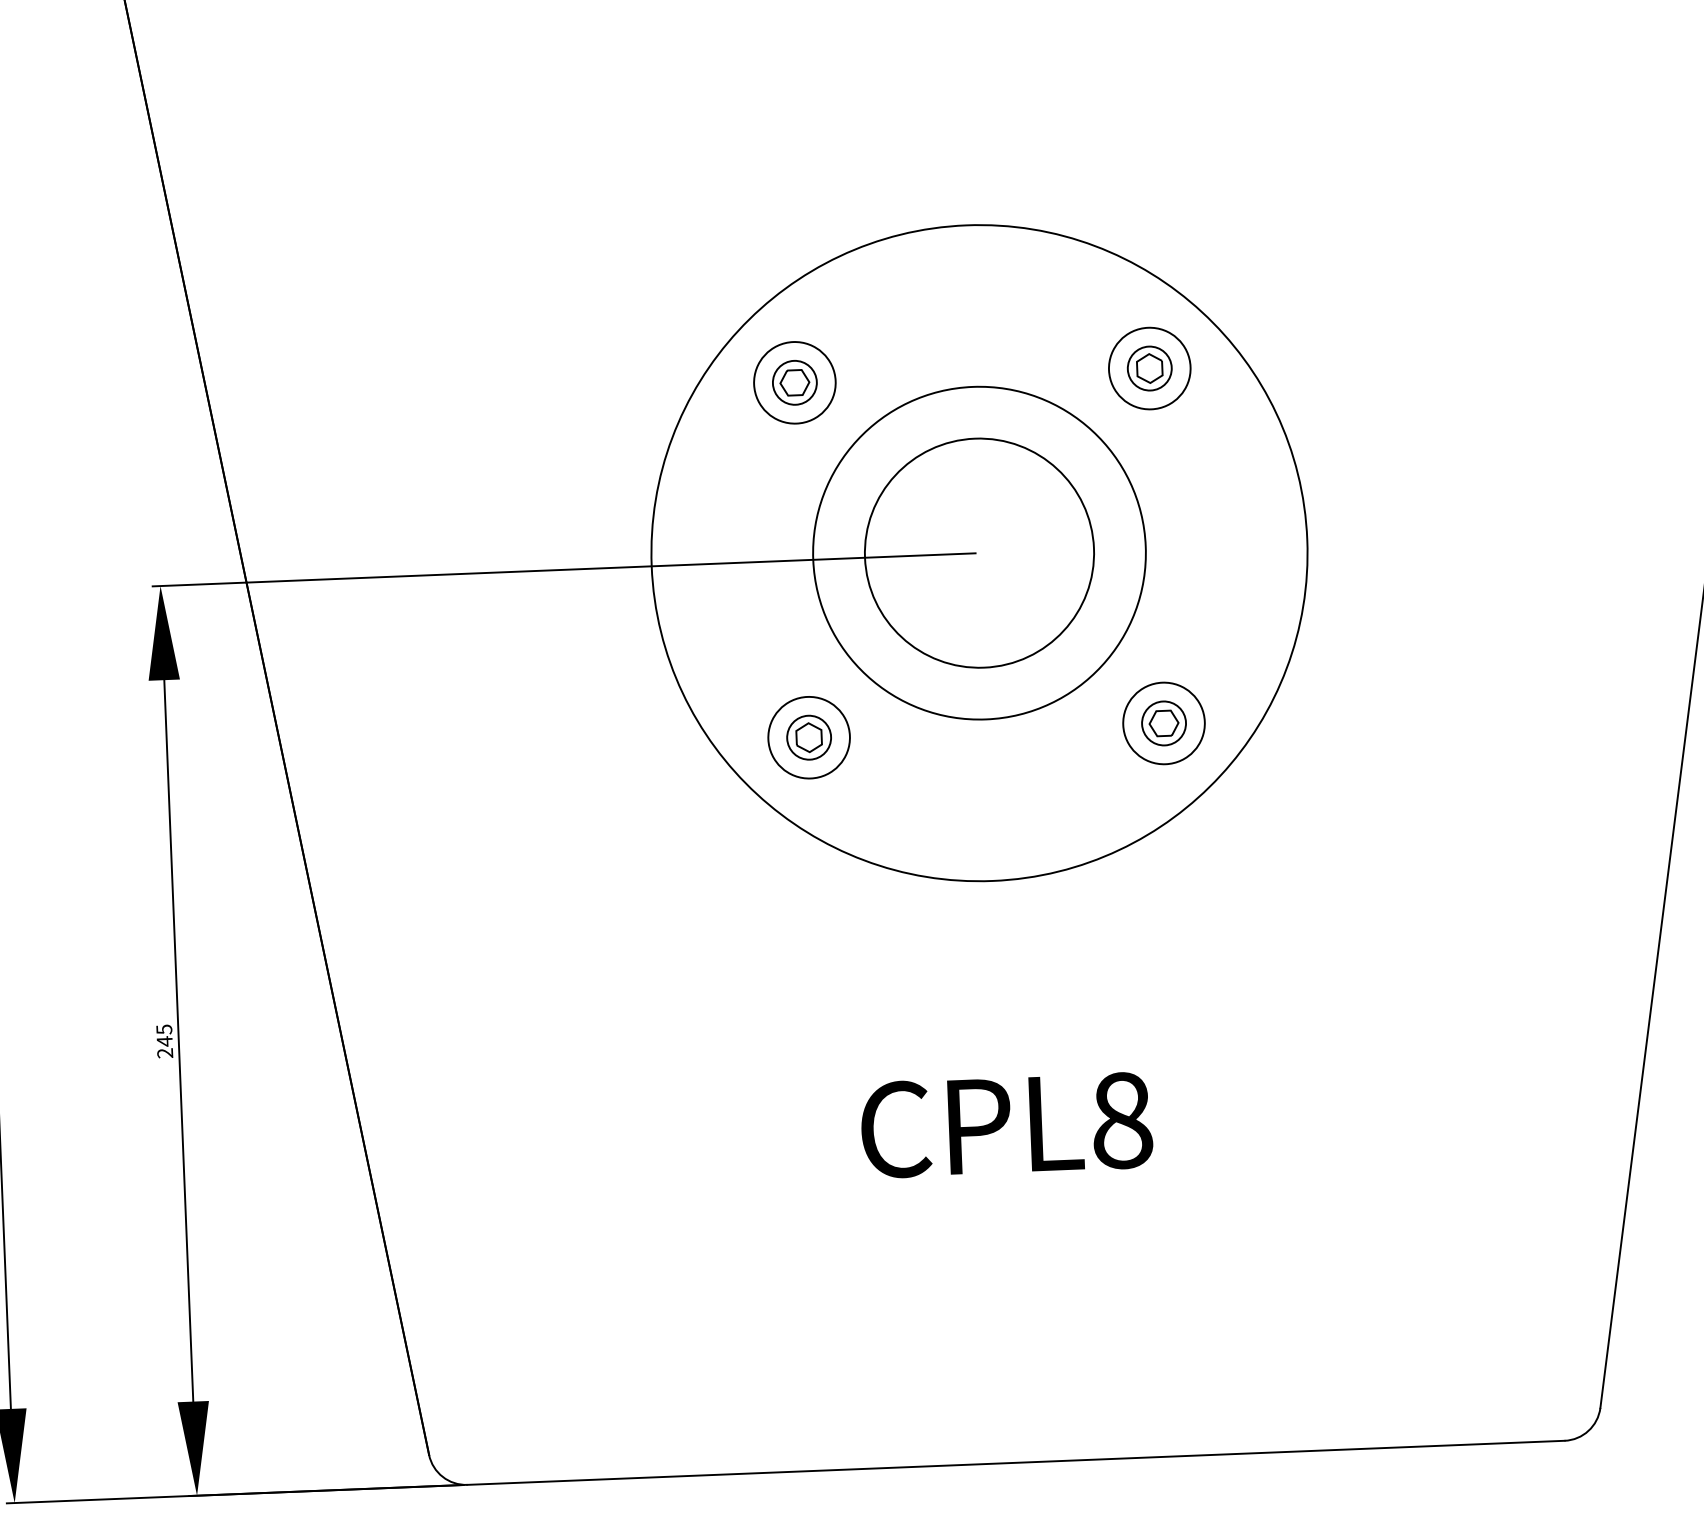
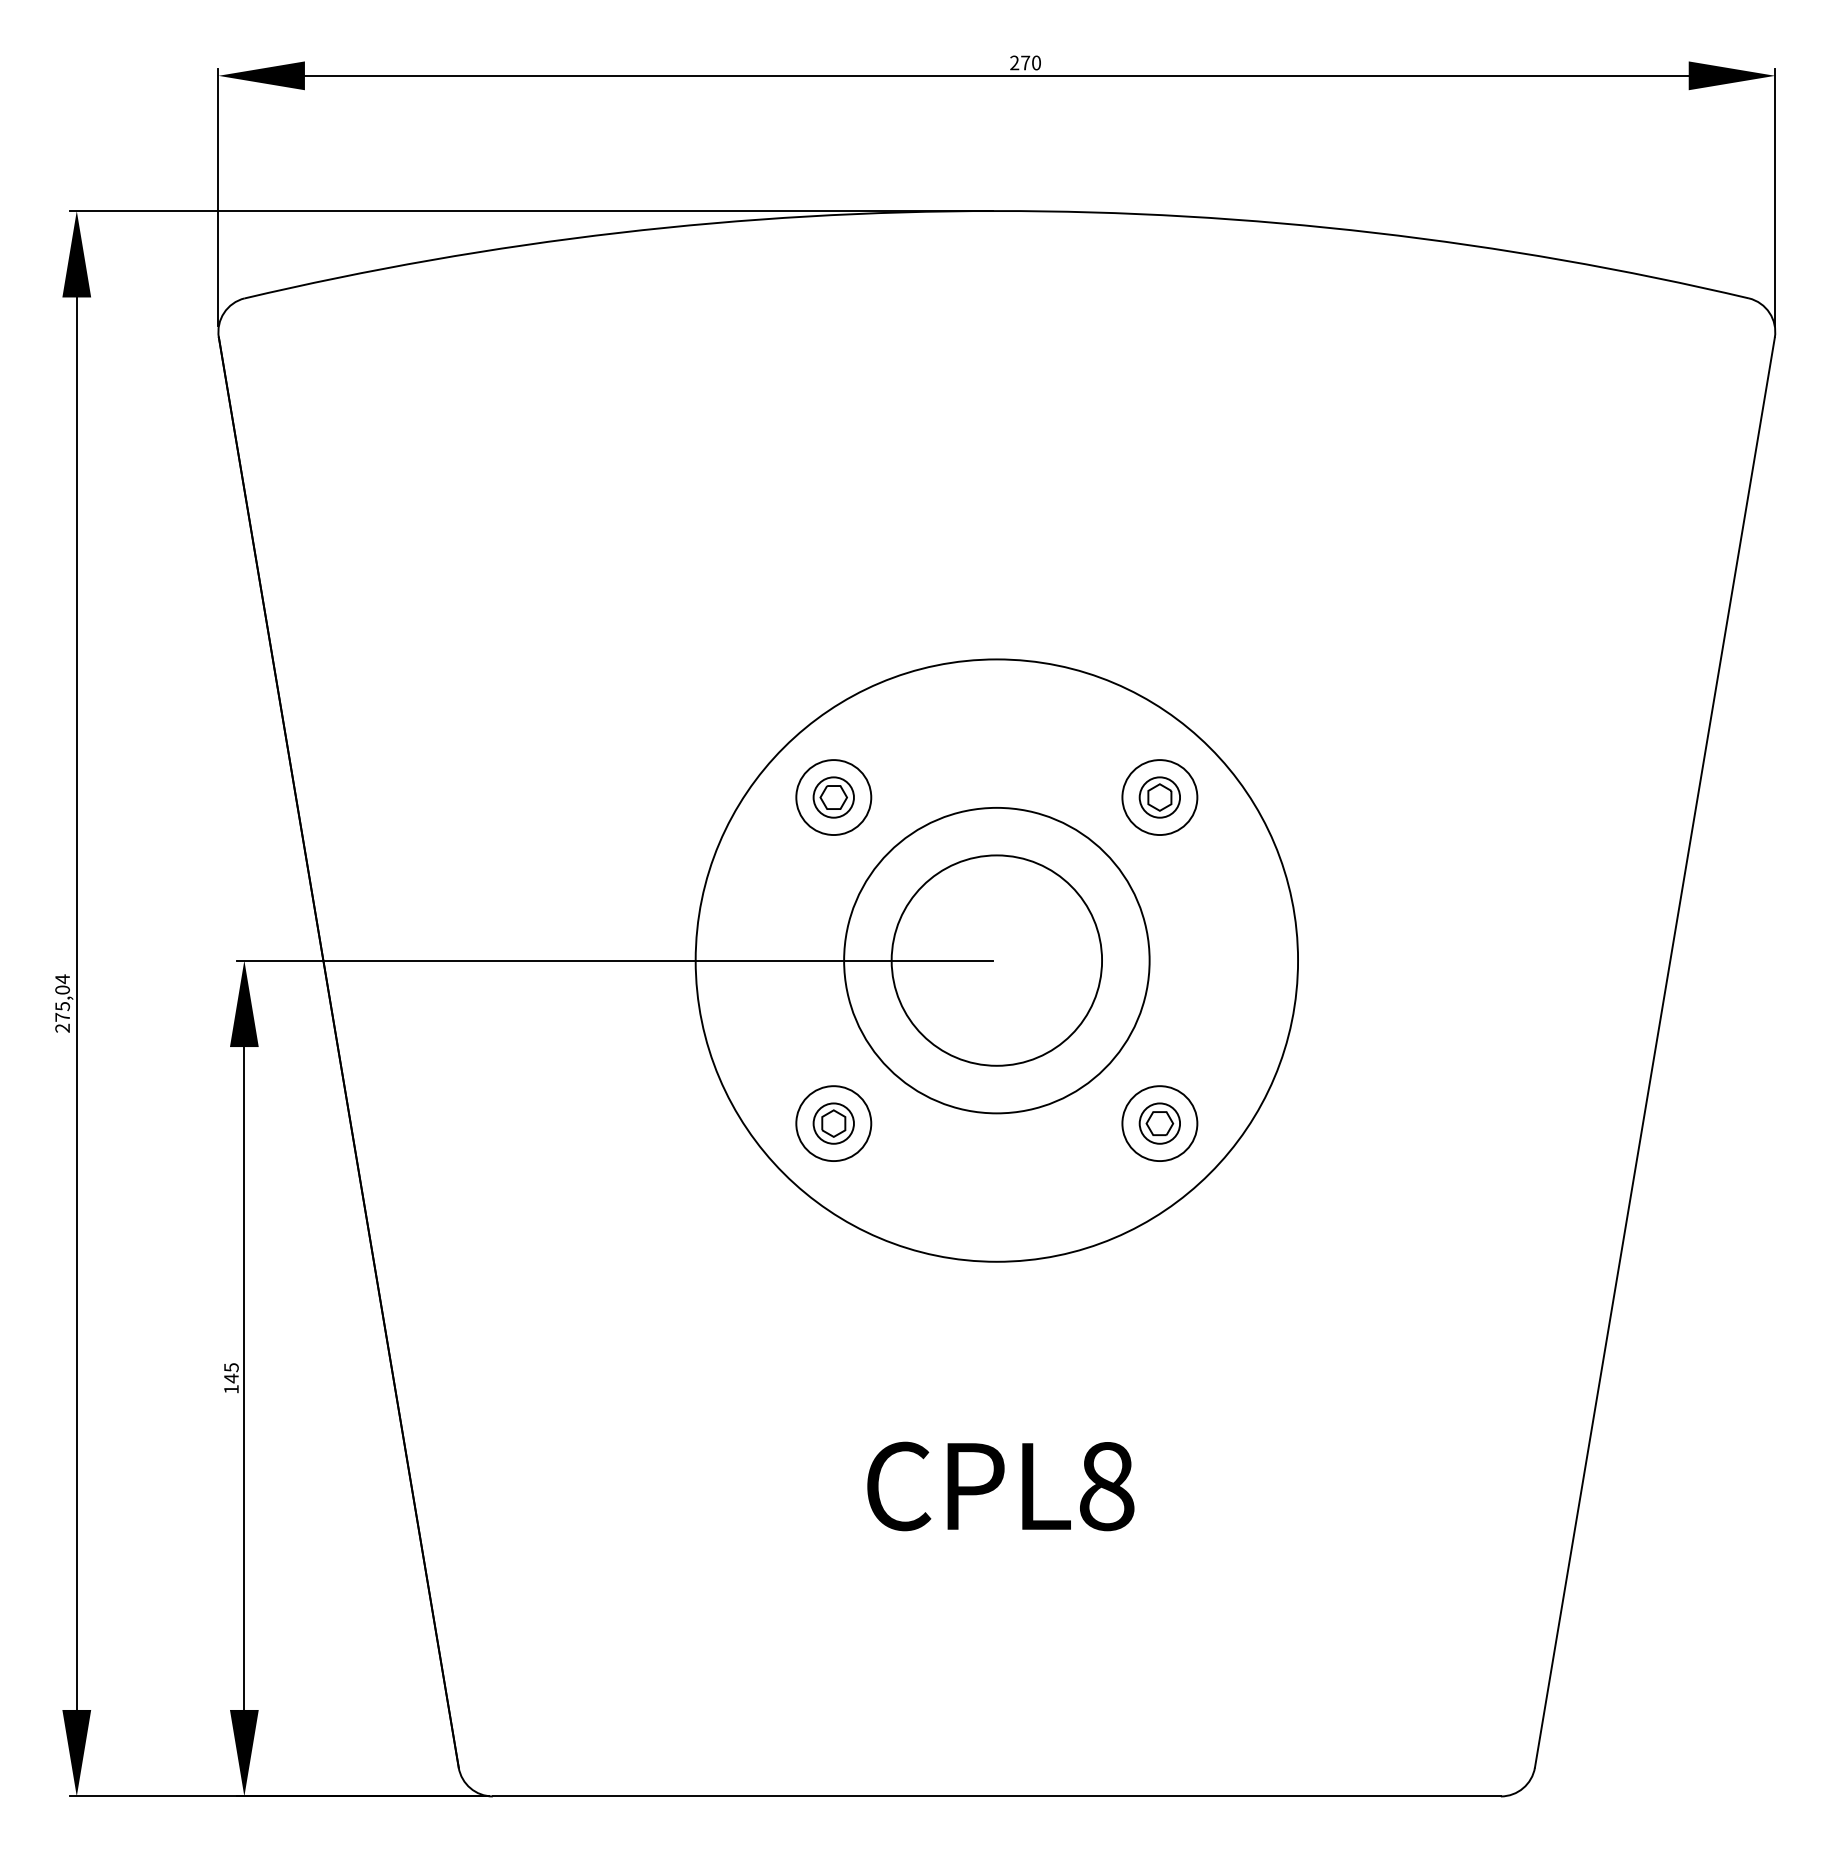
text: (165, 1053) -> (231, 1389), 245 -> 145

